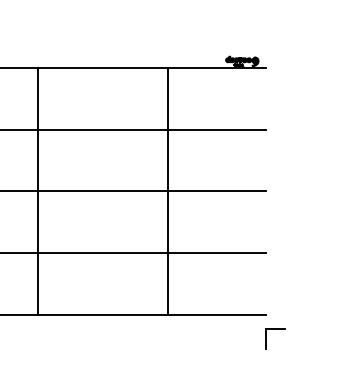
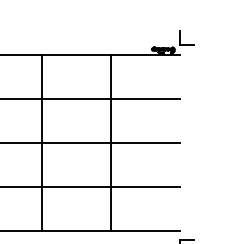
part: (266, 43) -> (180, 37), added
line: (37, 191) -> (41, 142), moved

